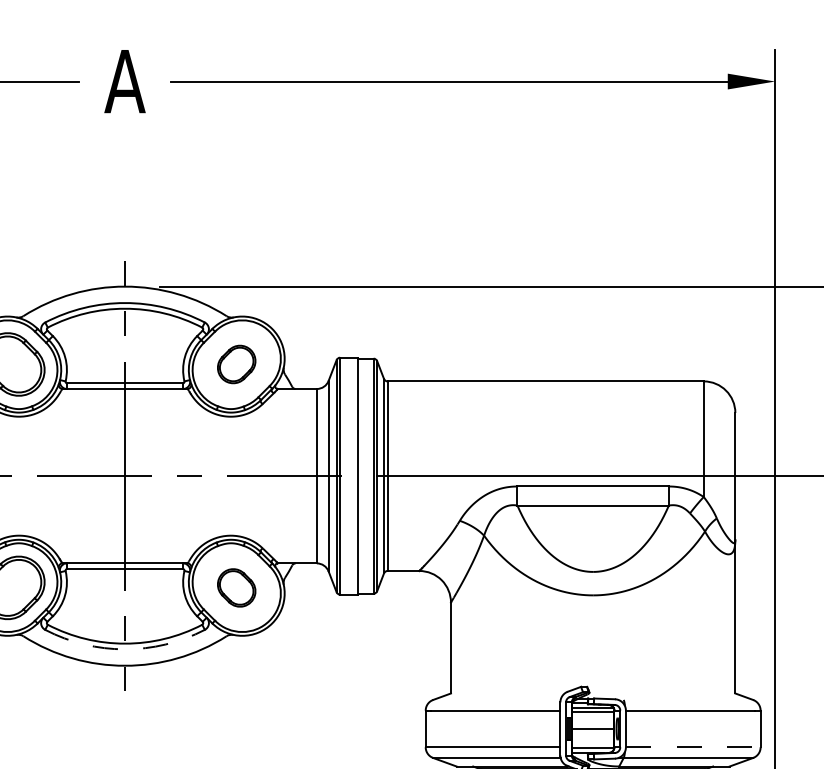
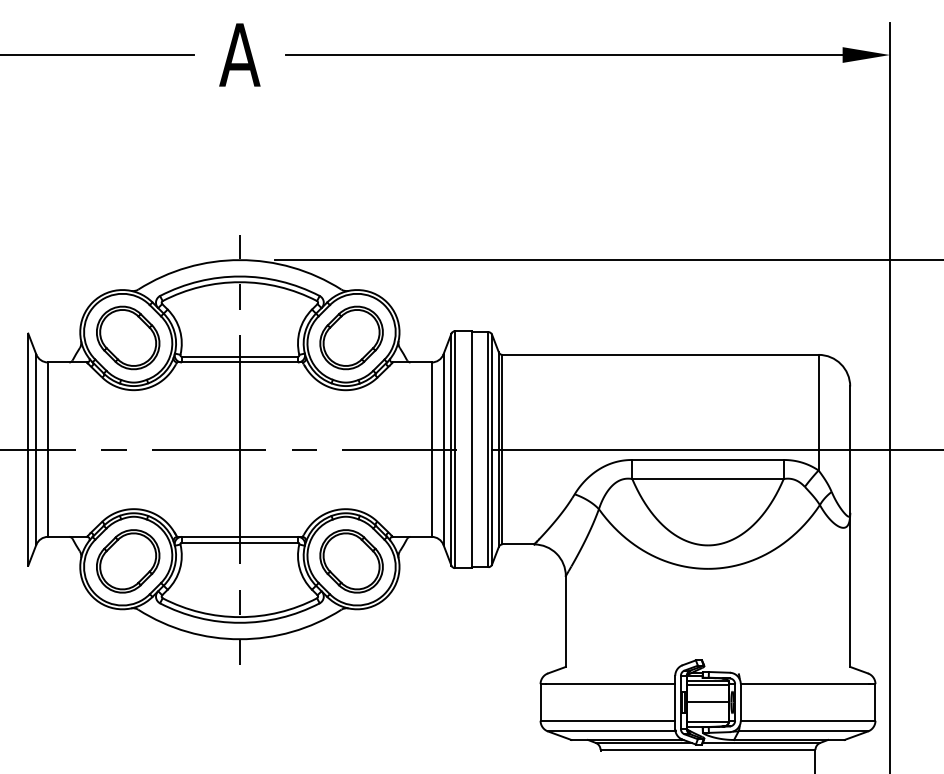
part: (236, 364) -> (351, 337), size x1.67
part: (236, 588) -> (351, 561), size x1.67
arc: (124, 649) -> (239, 622), dashed -> solid
line: (693, 747) -> (808, 720), dashed -> solid

